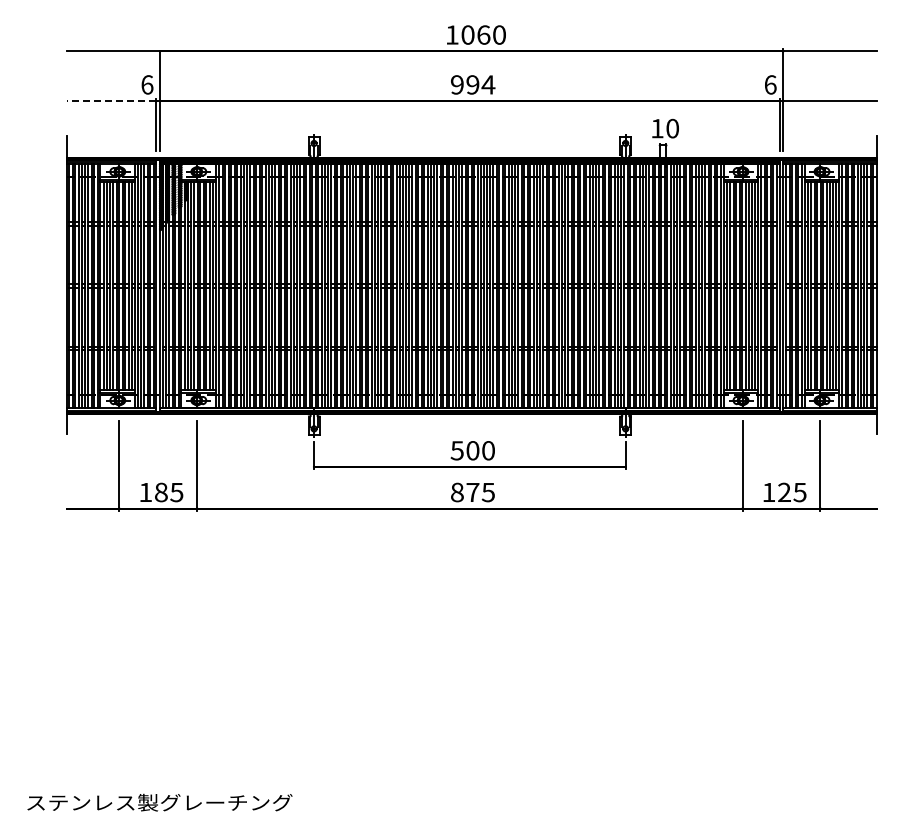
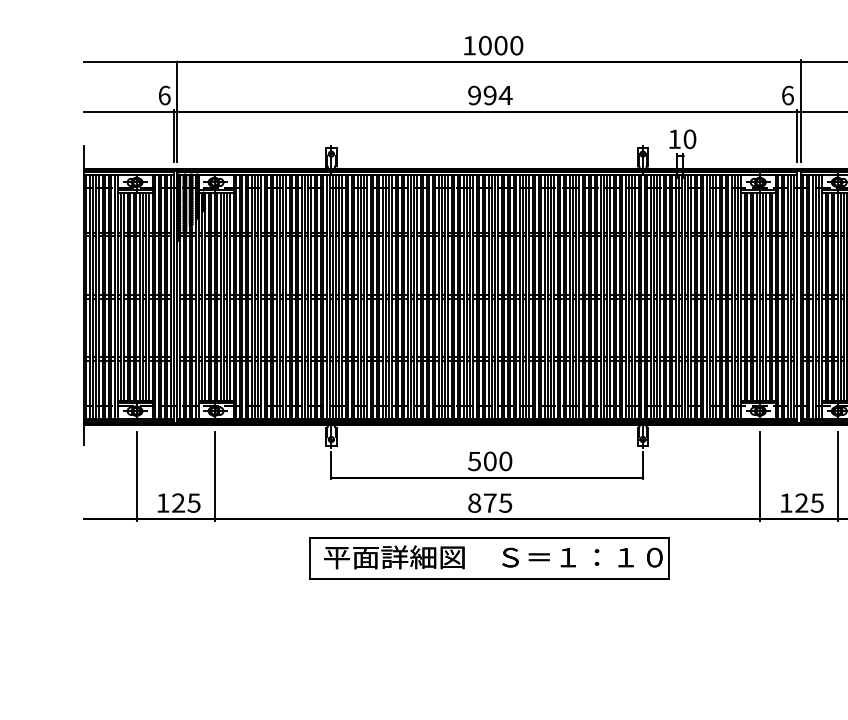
text: (483, 34) -> (500, 45), 1060 -> 1000
line: (111, 101) -> (128, 112), dashed -> solid
text: (160, 492) -> (177, 503), 185 -> 125
part: (471, 547) -> (488, 558), added

